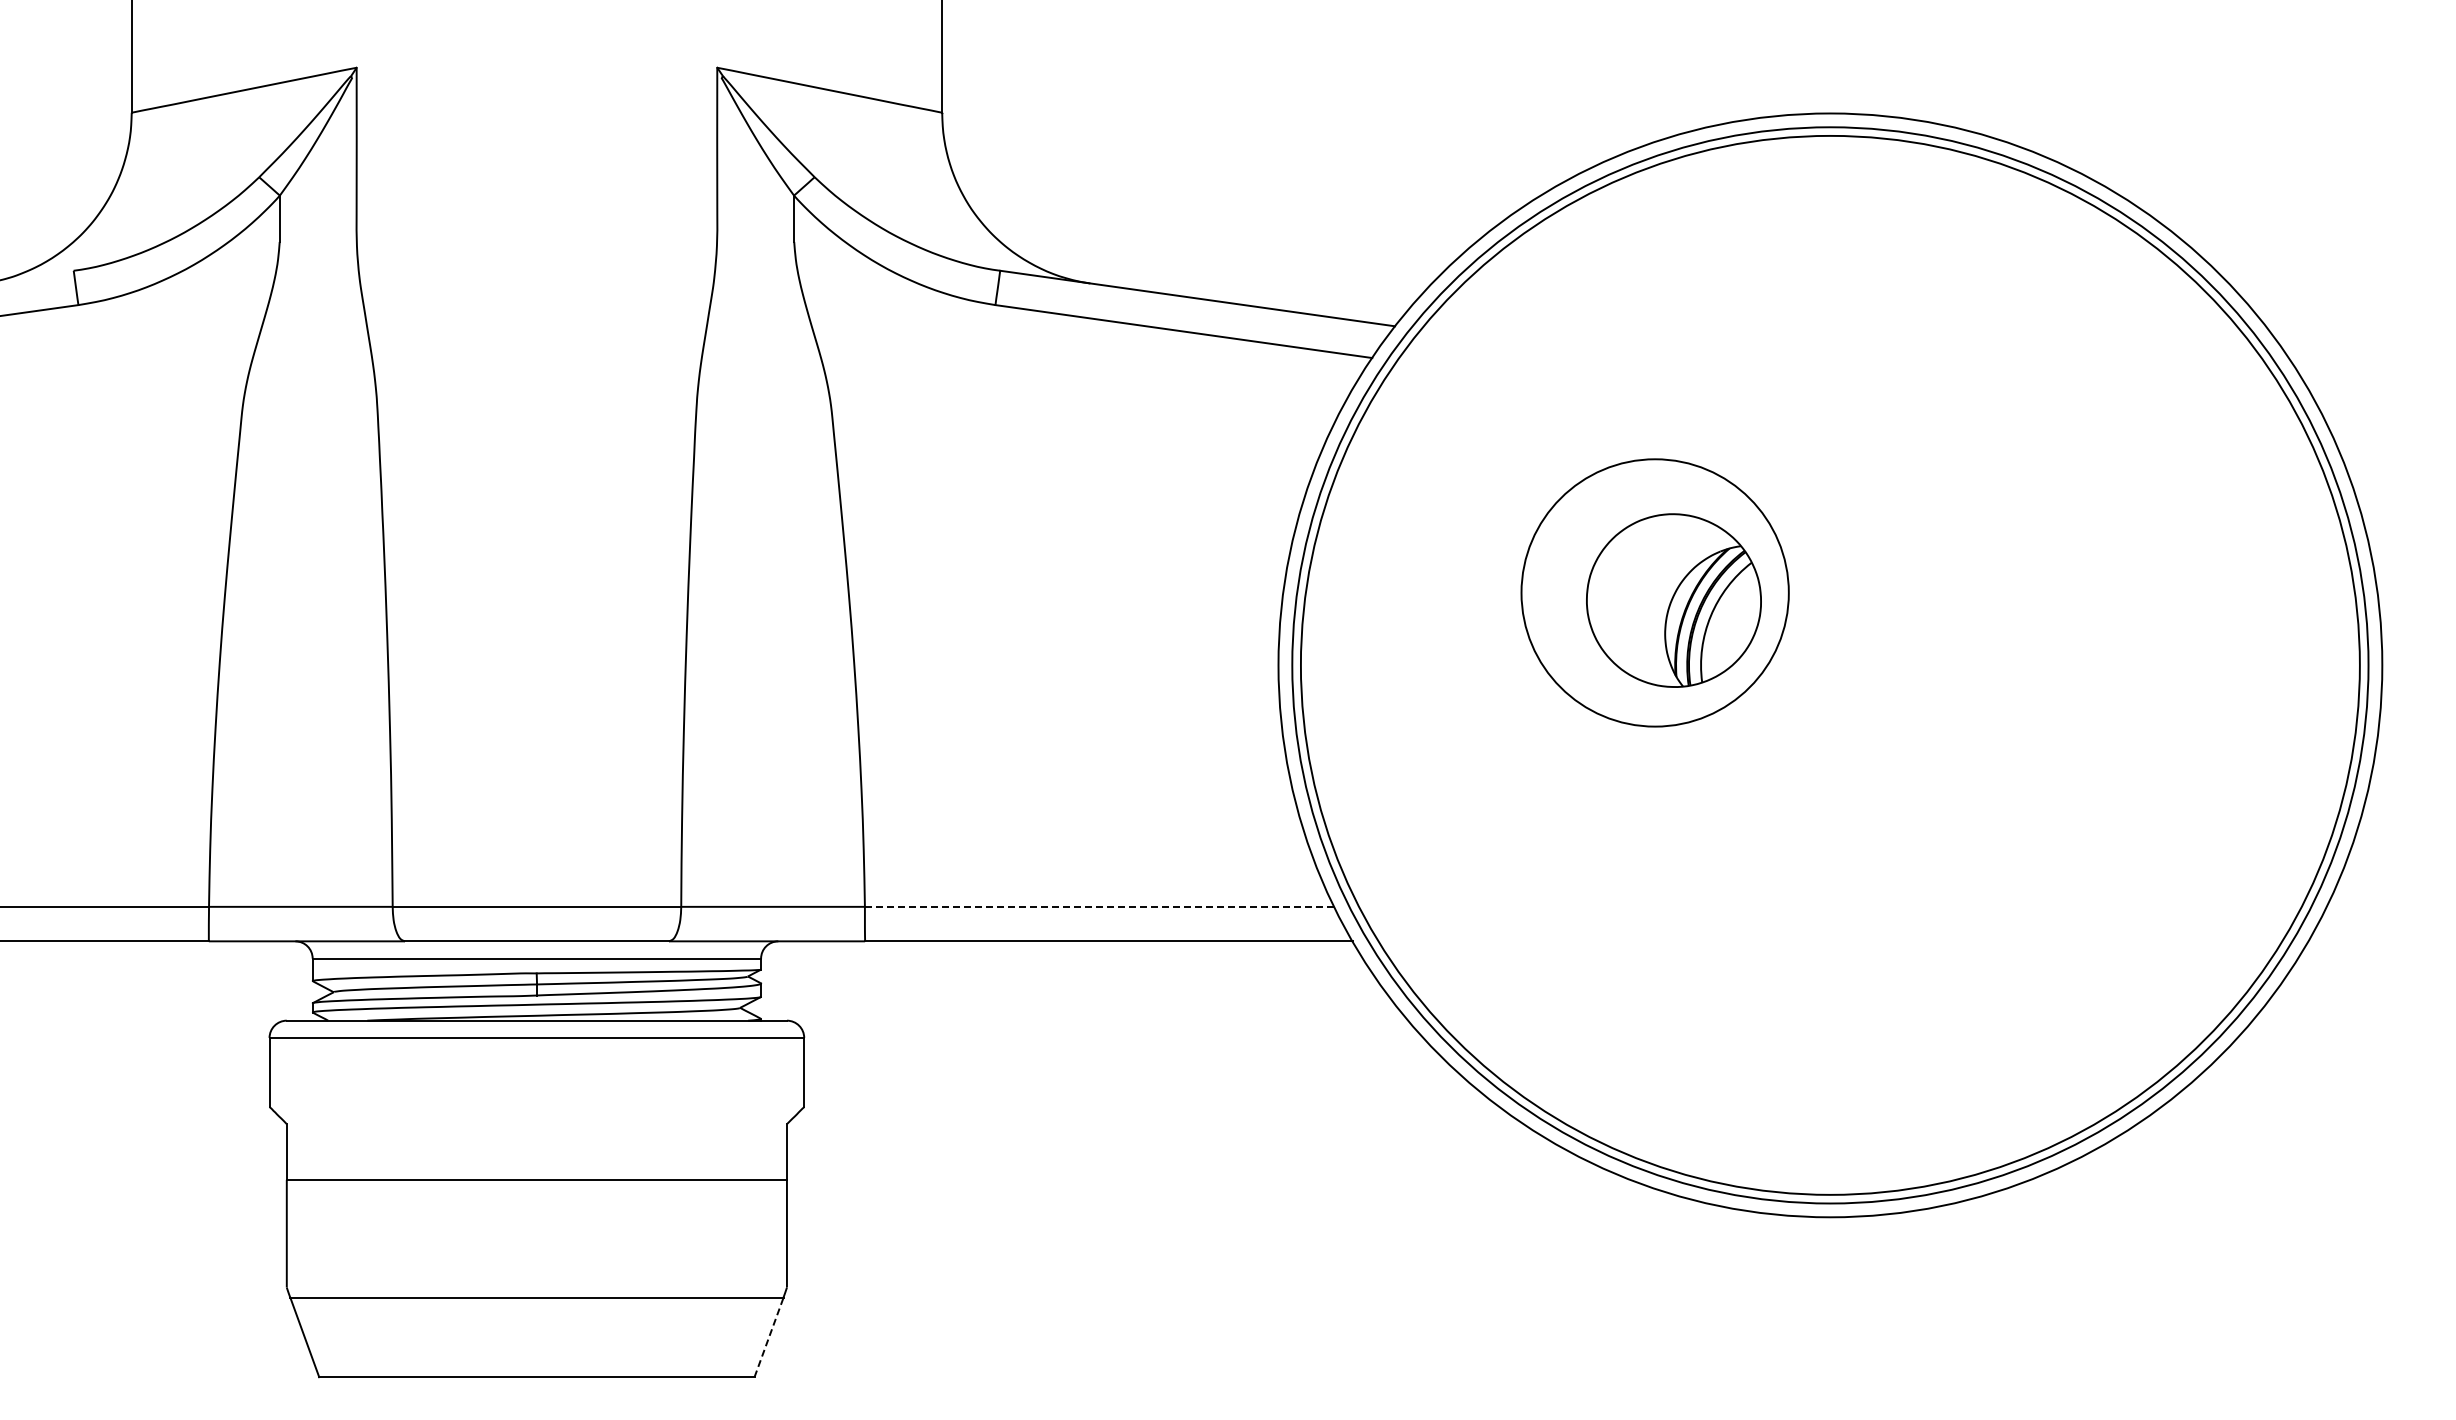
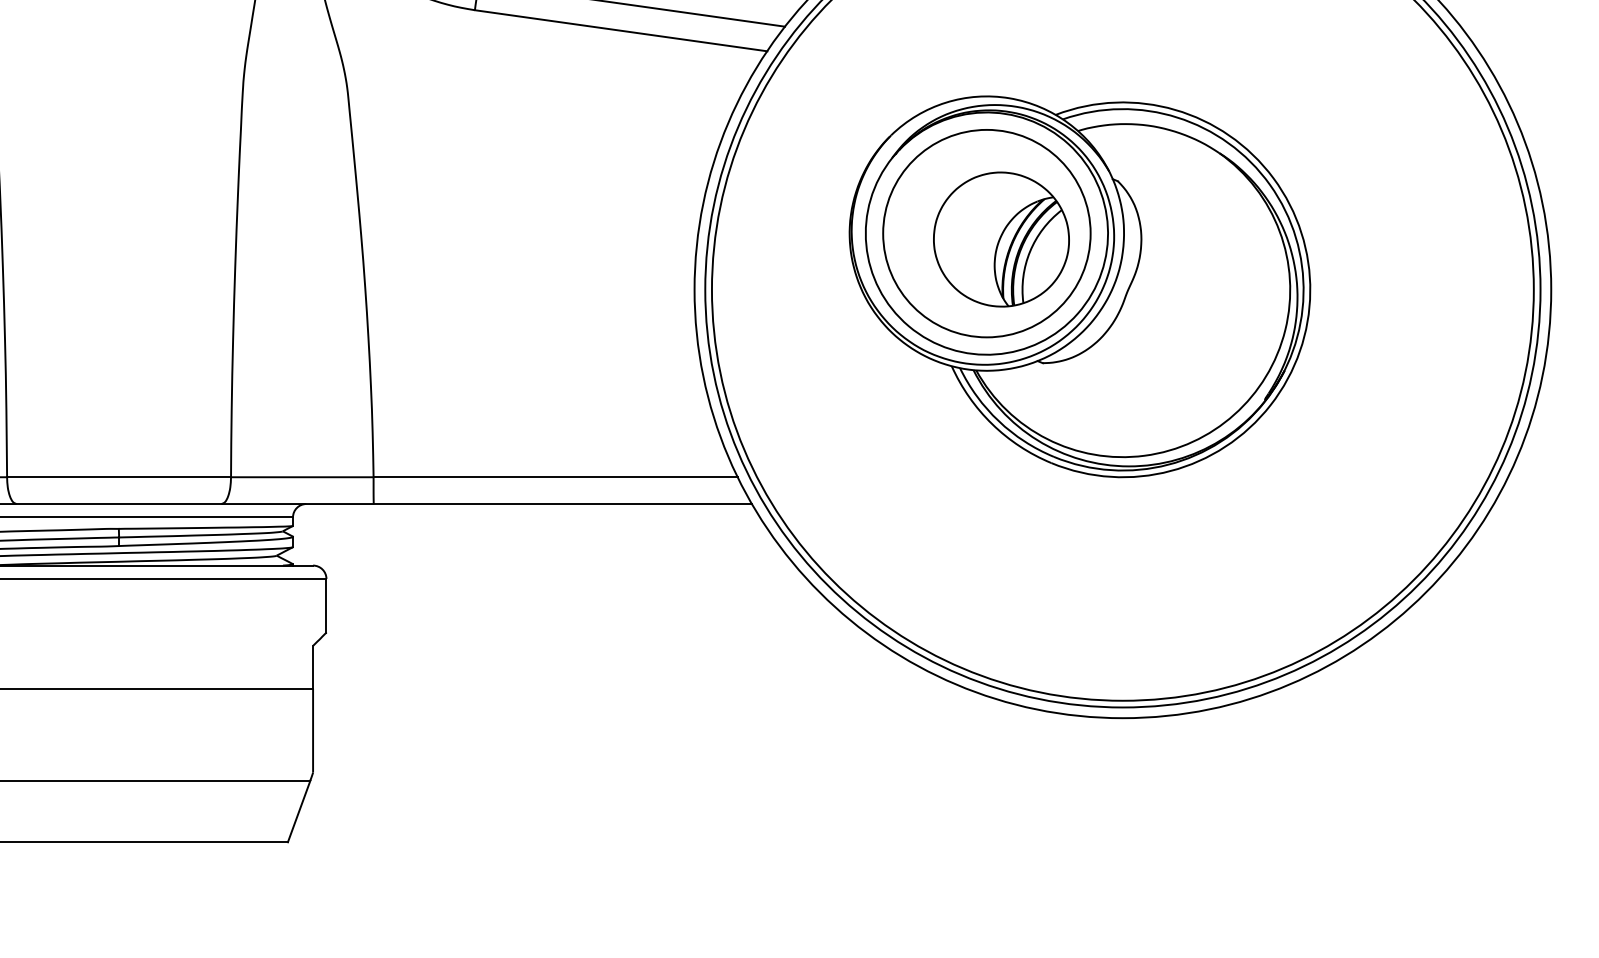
part: (1774, 661) -> (1079, 286), added
line: (1099, 906) -> (555, 476), dashed -> solid
line: (769, 1337) -> (299, 811), dashed -> solid

